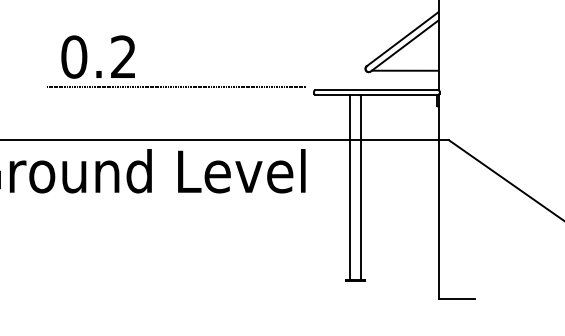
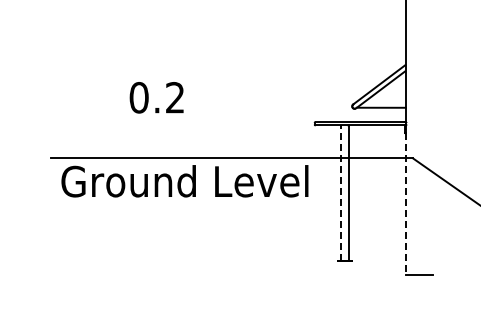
line: (175, 86) -> (213, 119), removed
line: (349, 187) -> (340, 193), solid -> dashed
line: (438, 202) -> (405, 204), solid -> dashed

